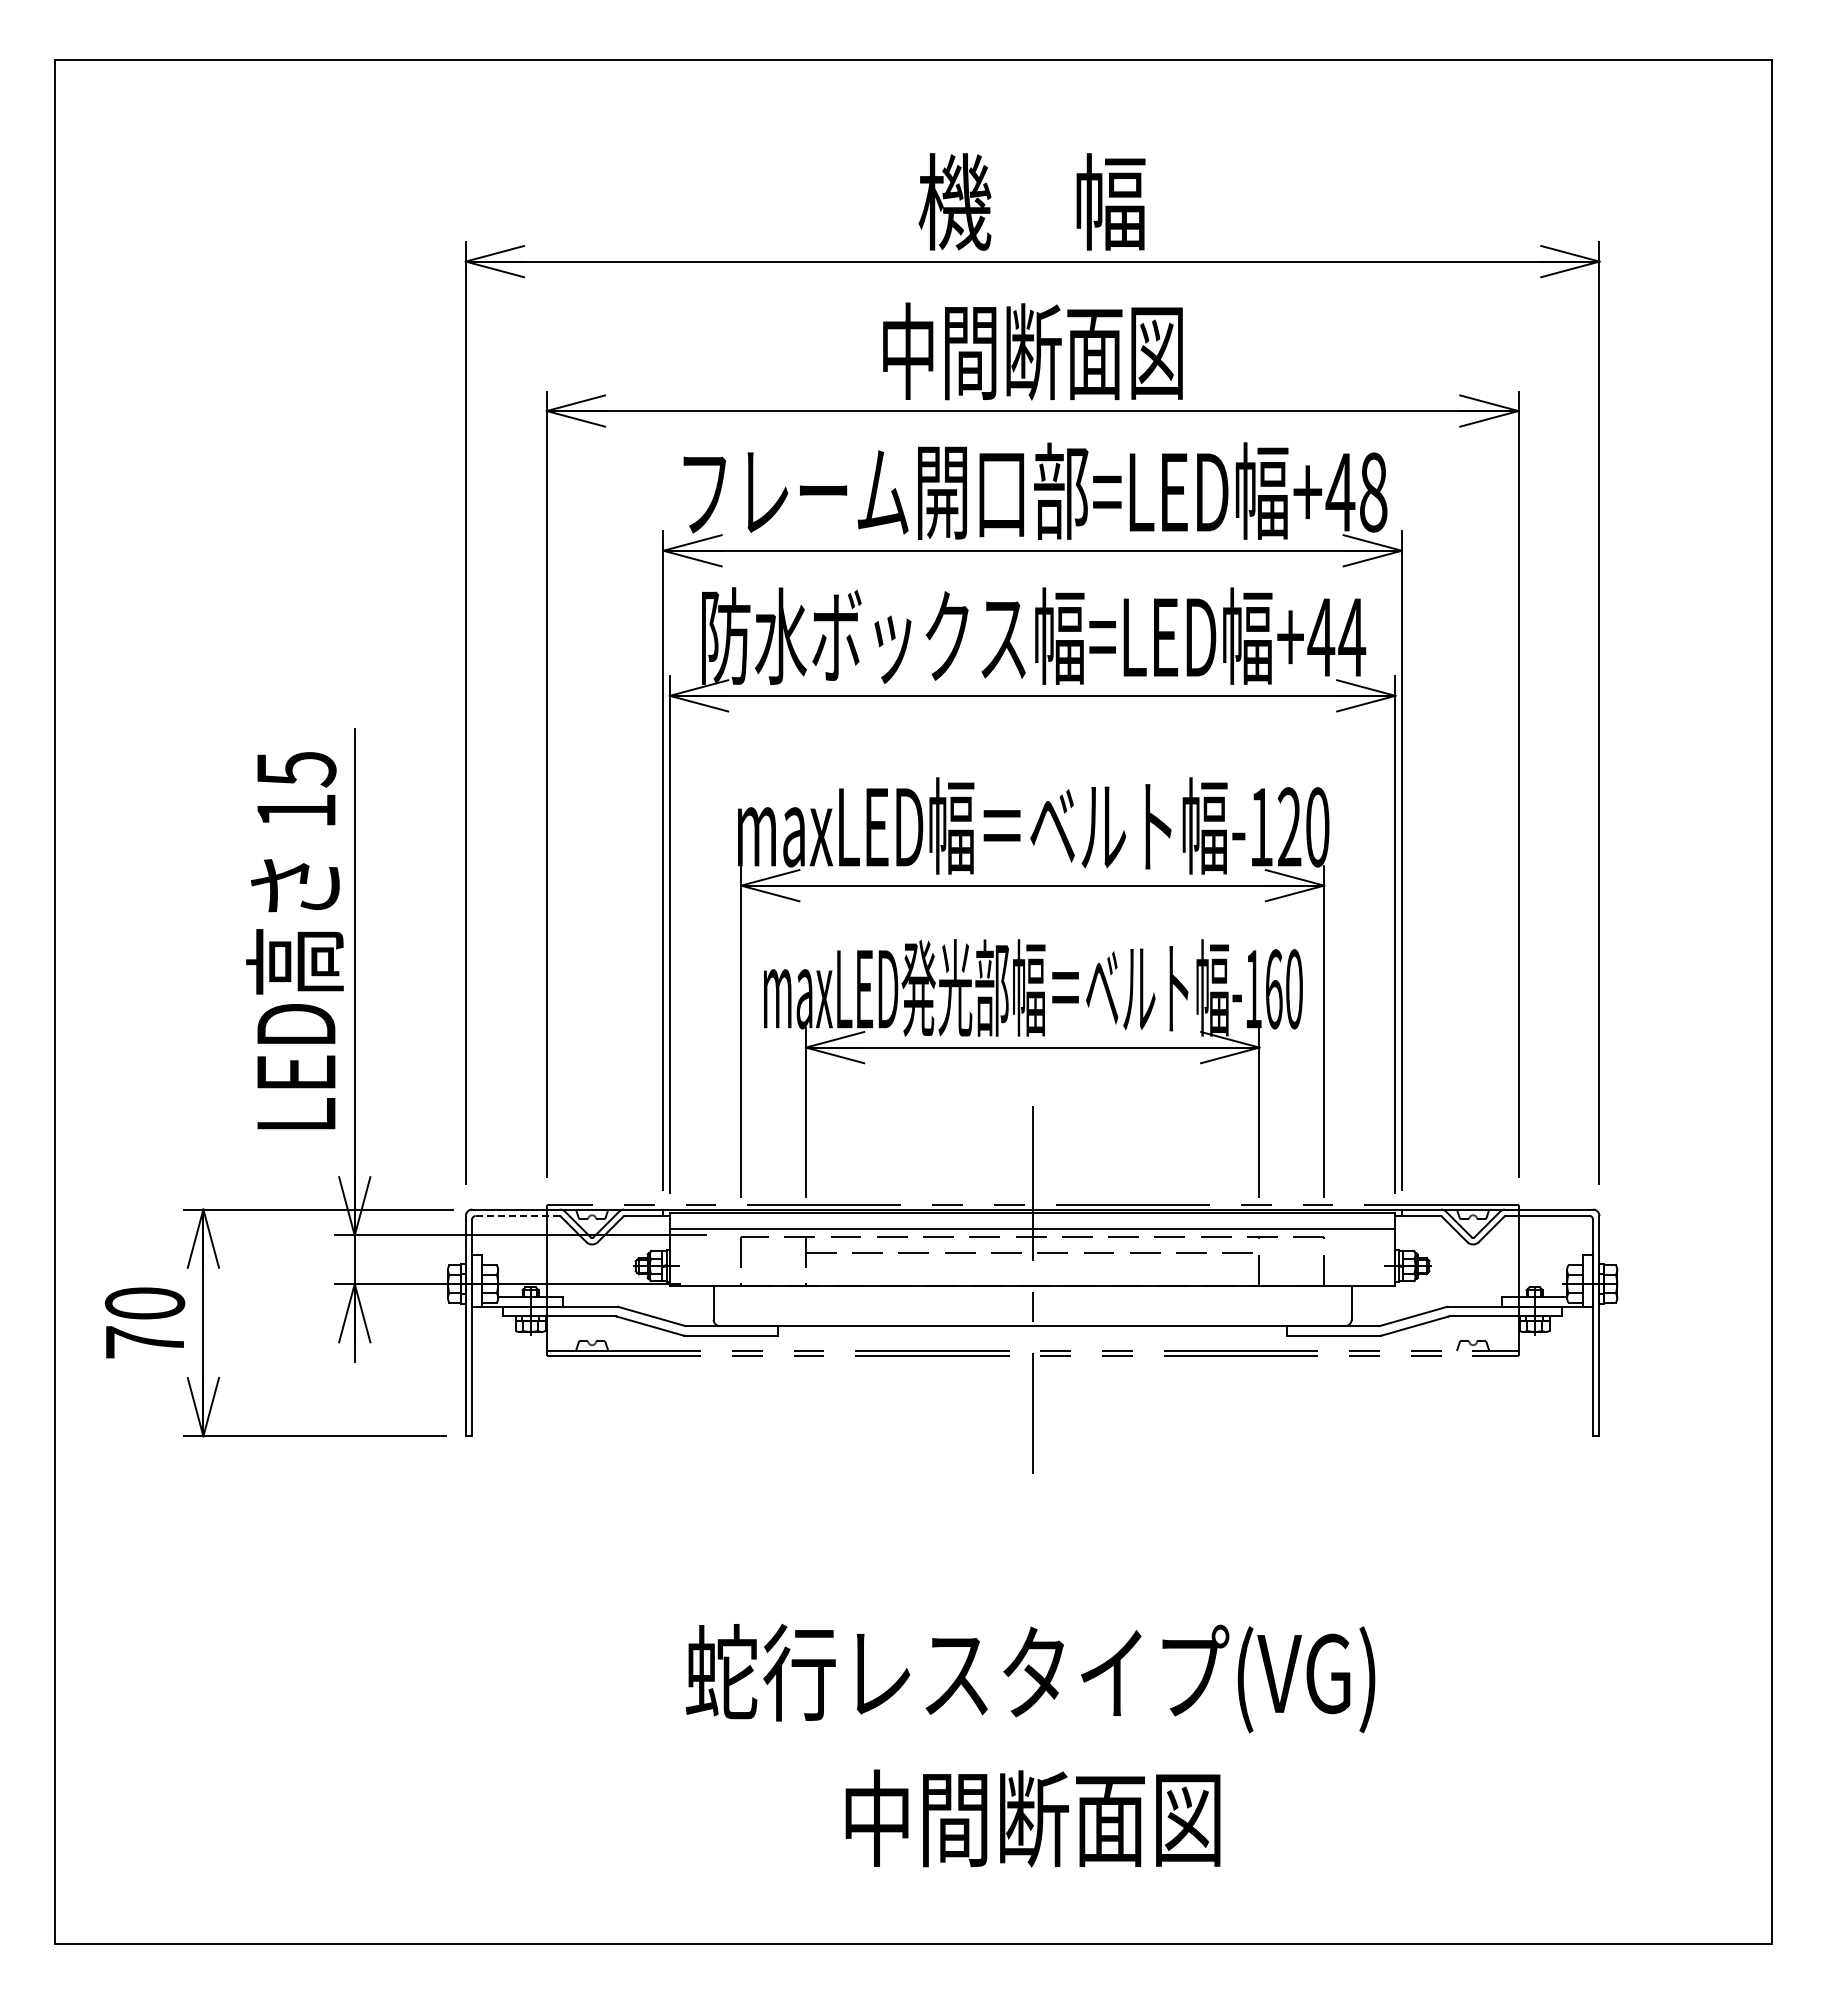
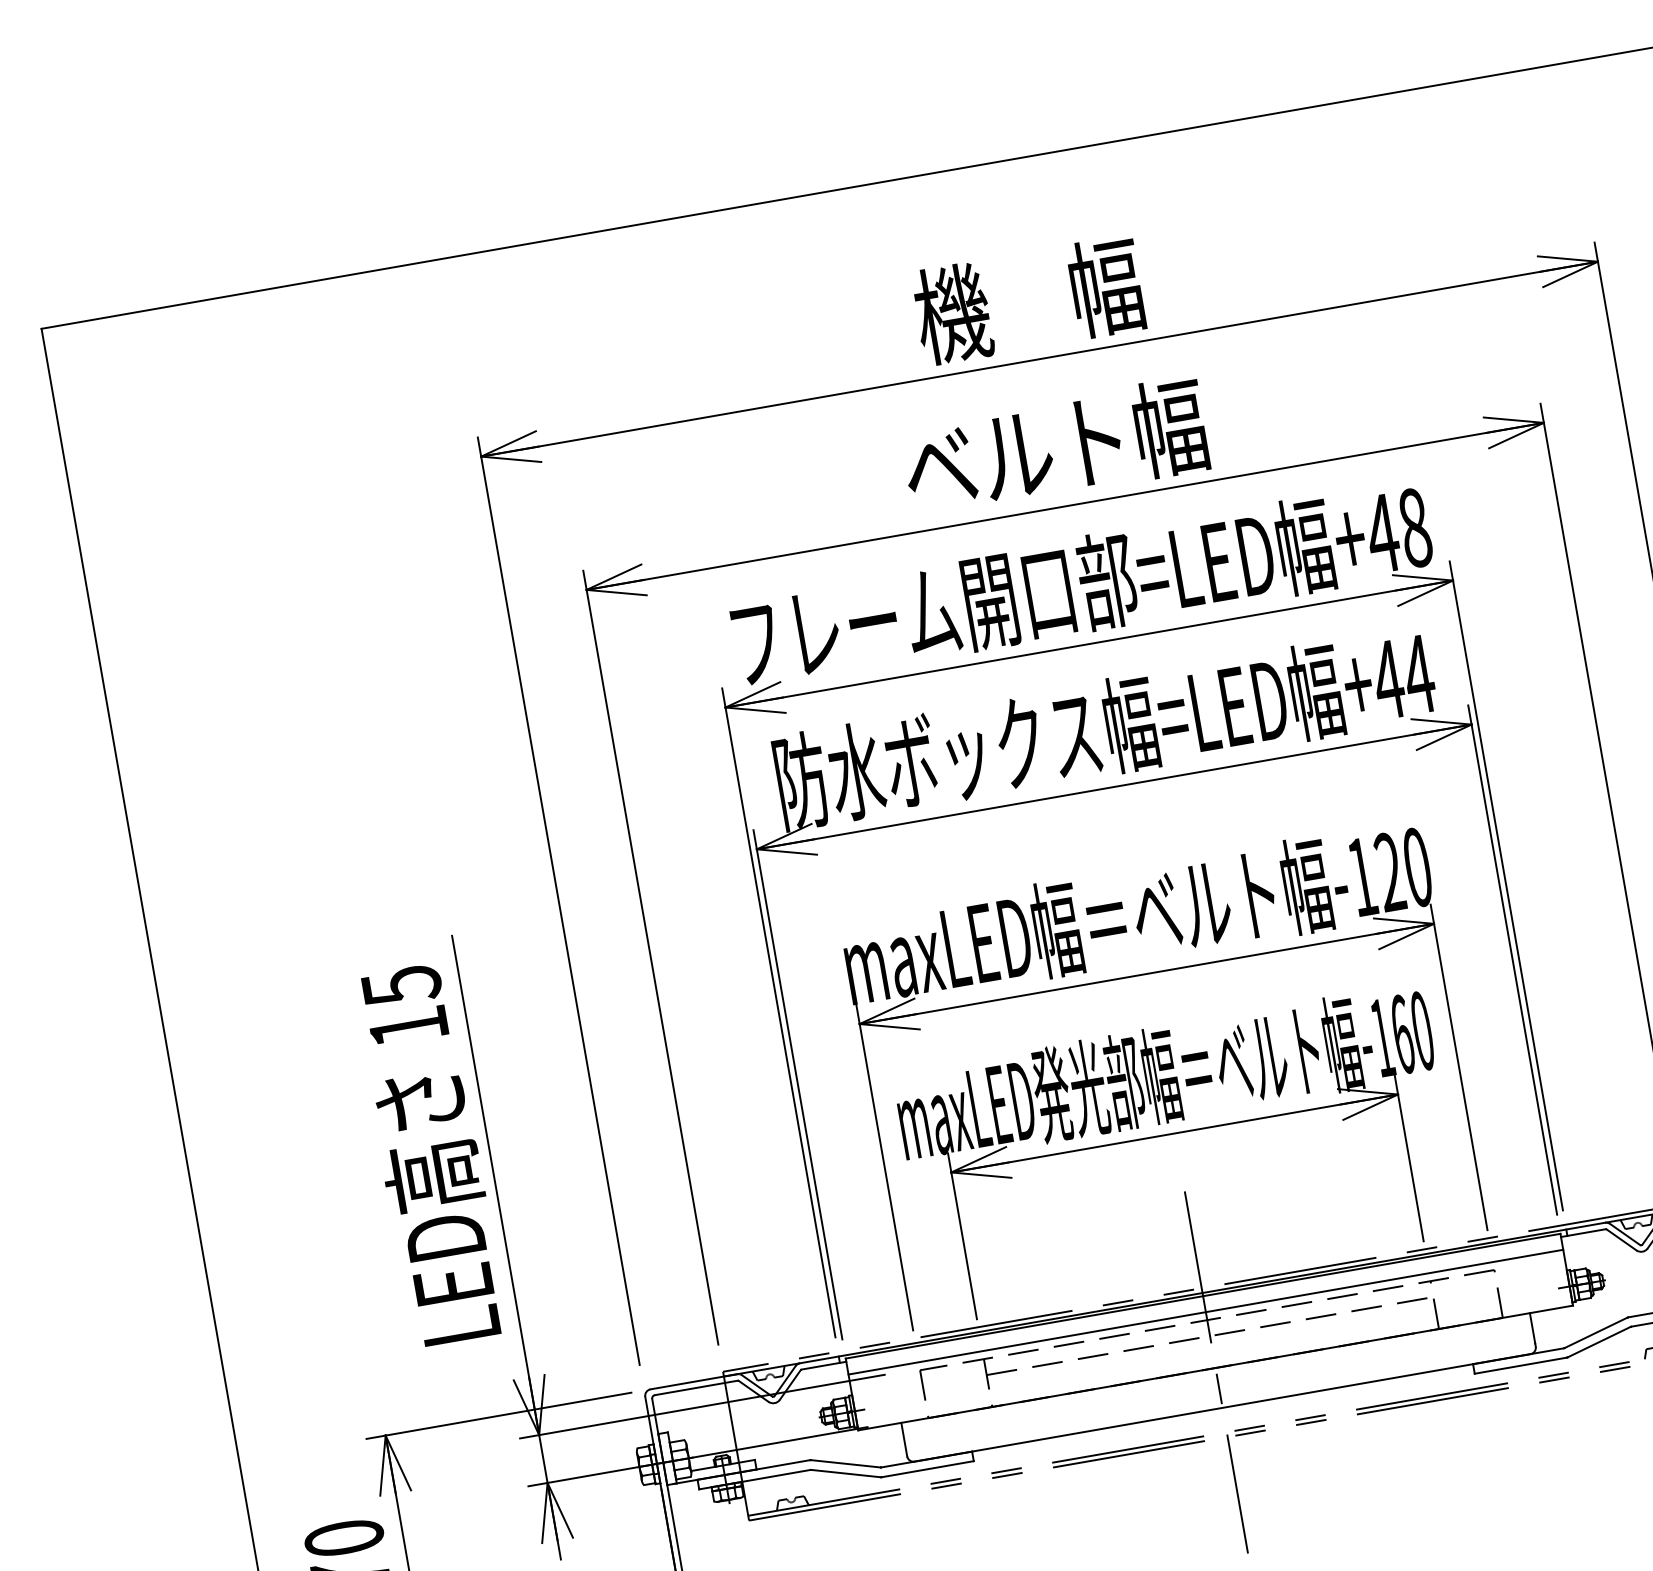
text: (1032, 351) -> (1054, 447), 中間断面図 -> ベルト幅
line: (518, 1216) -> (697, 1388), dashed -> solid

